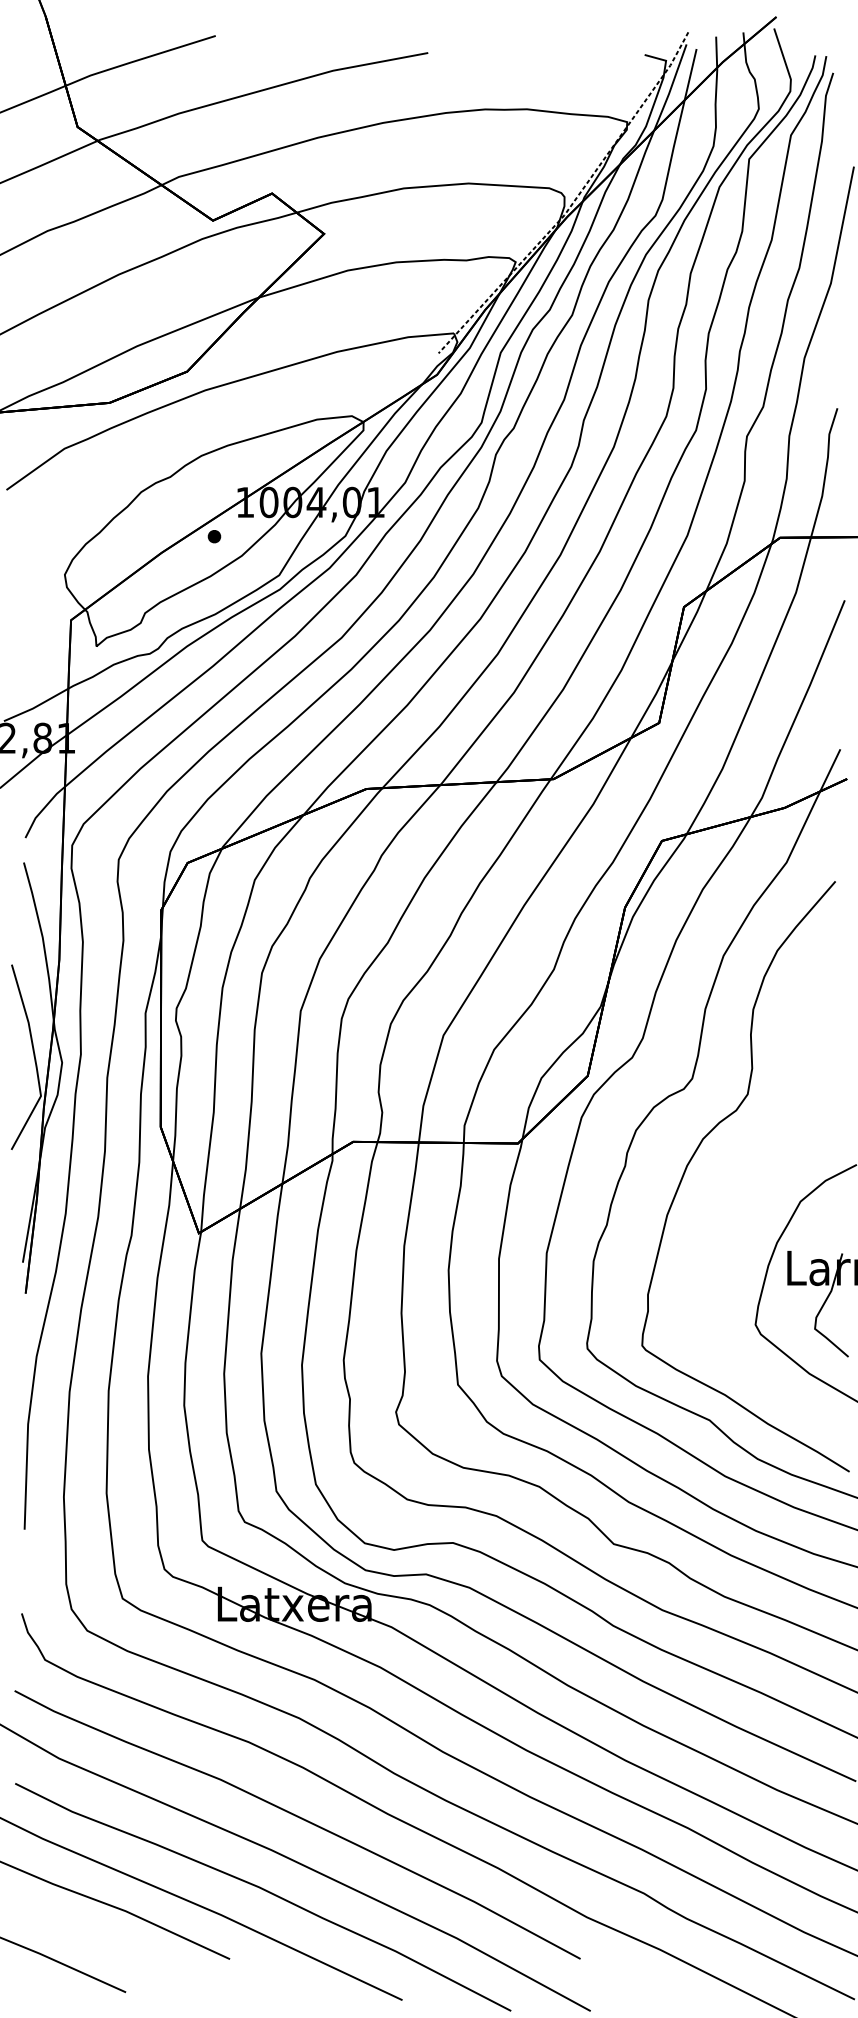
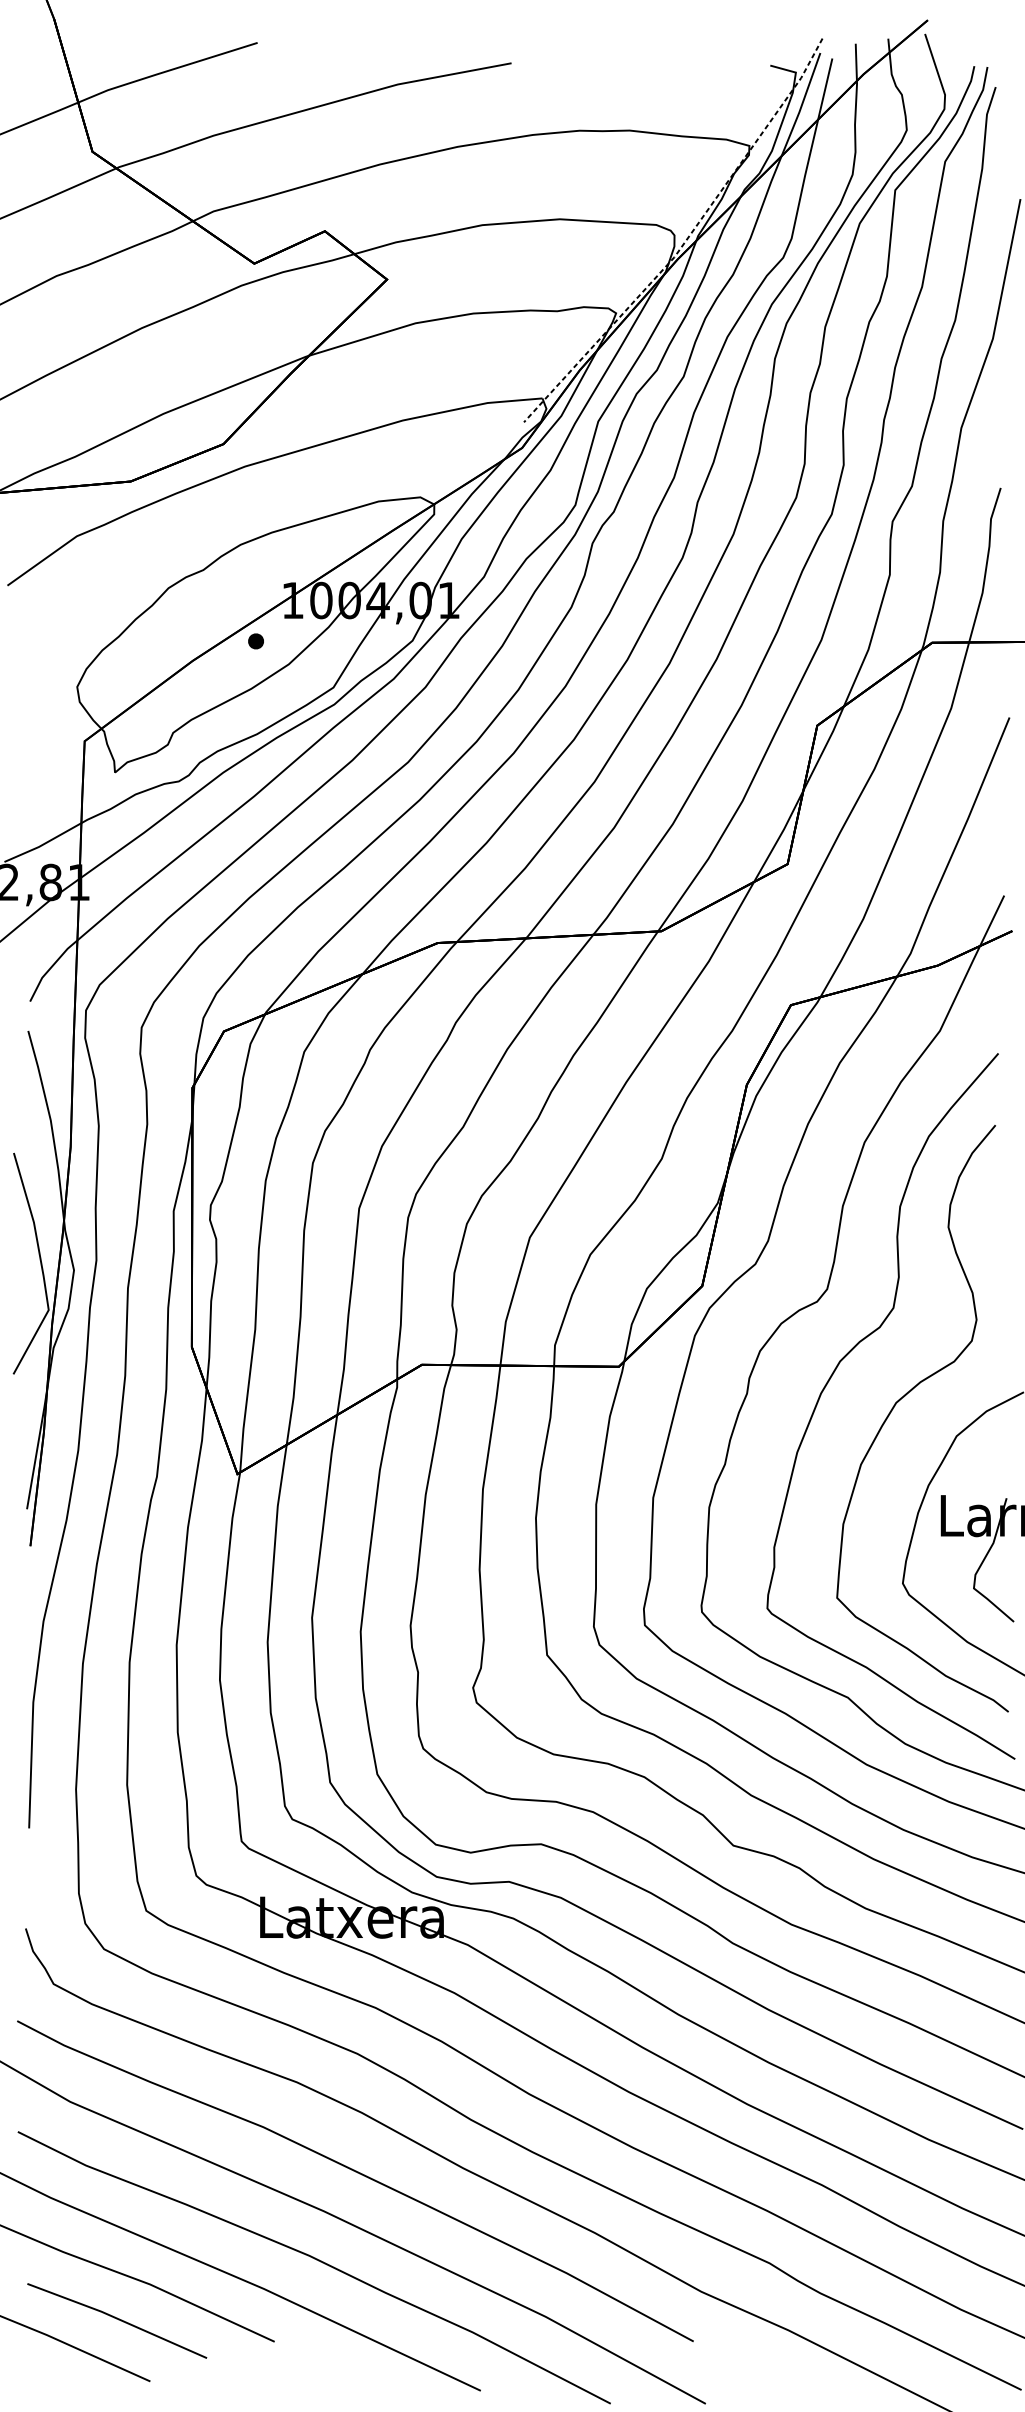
curve: (756, 1169) -> (904, 1397), added
line: (98, 1940) -> (117, 2319), added

